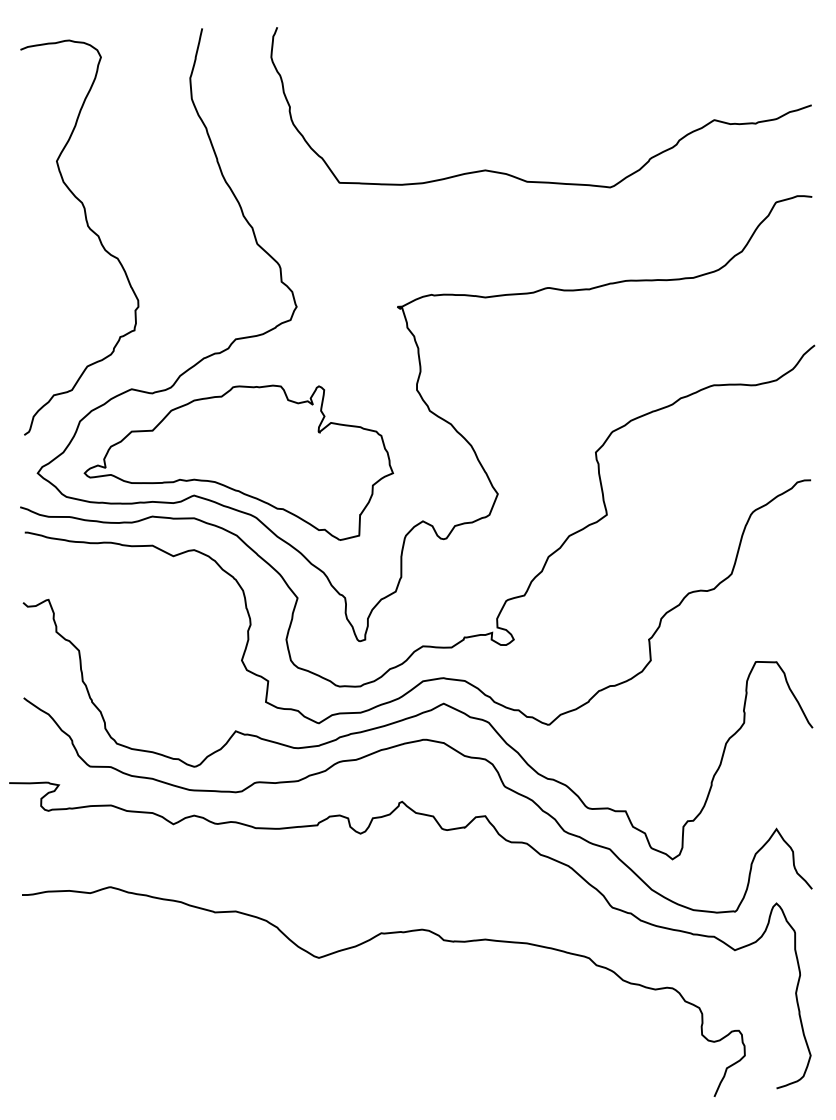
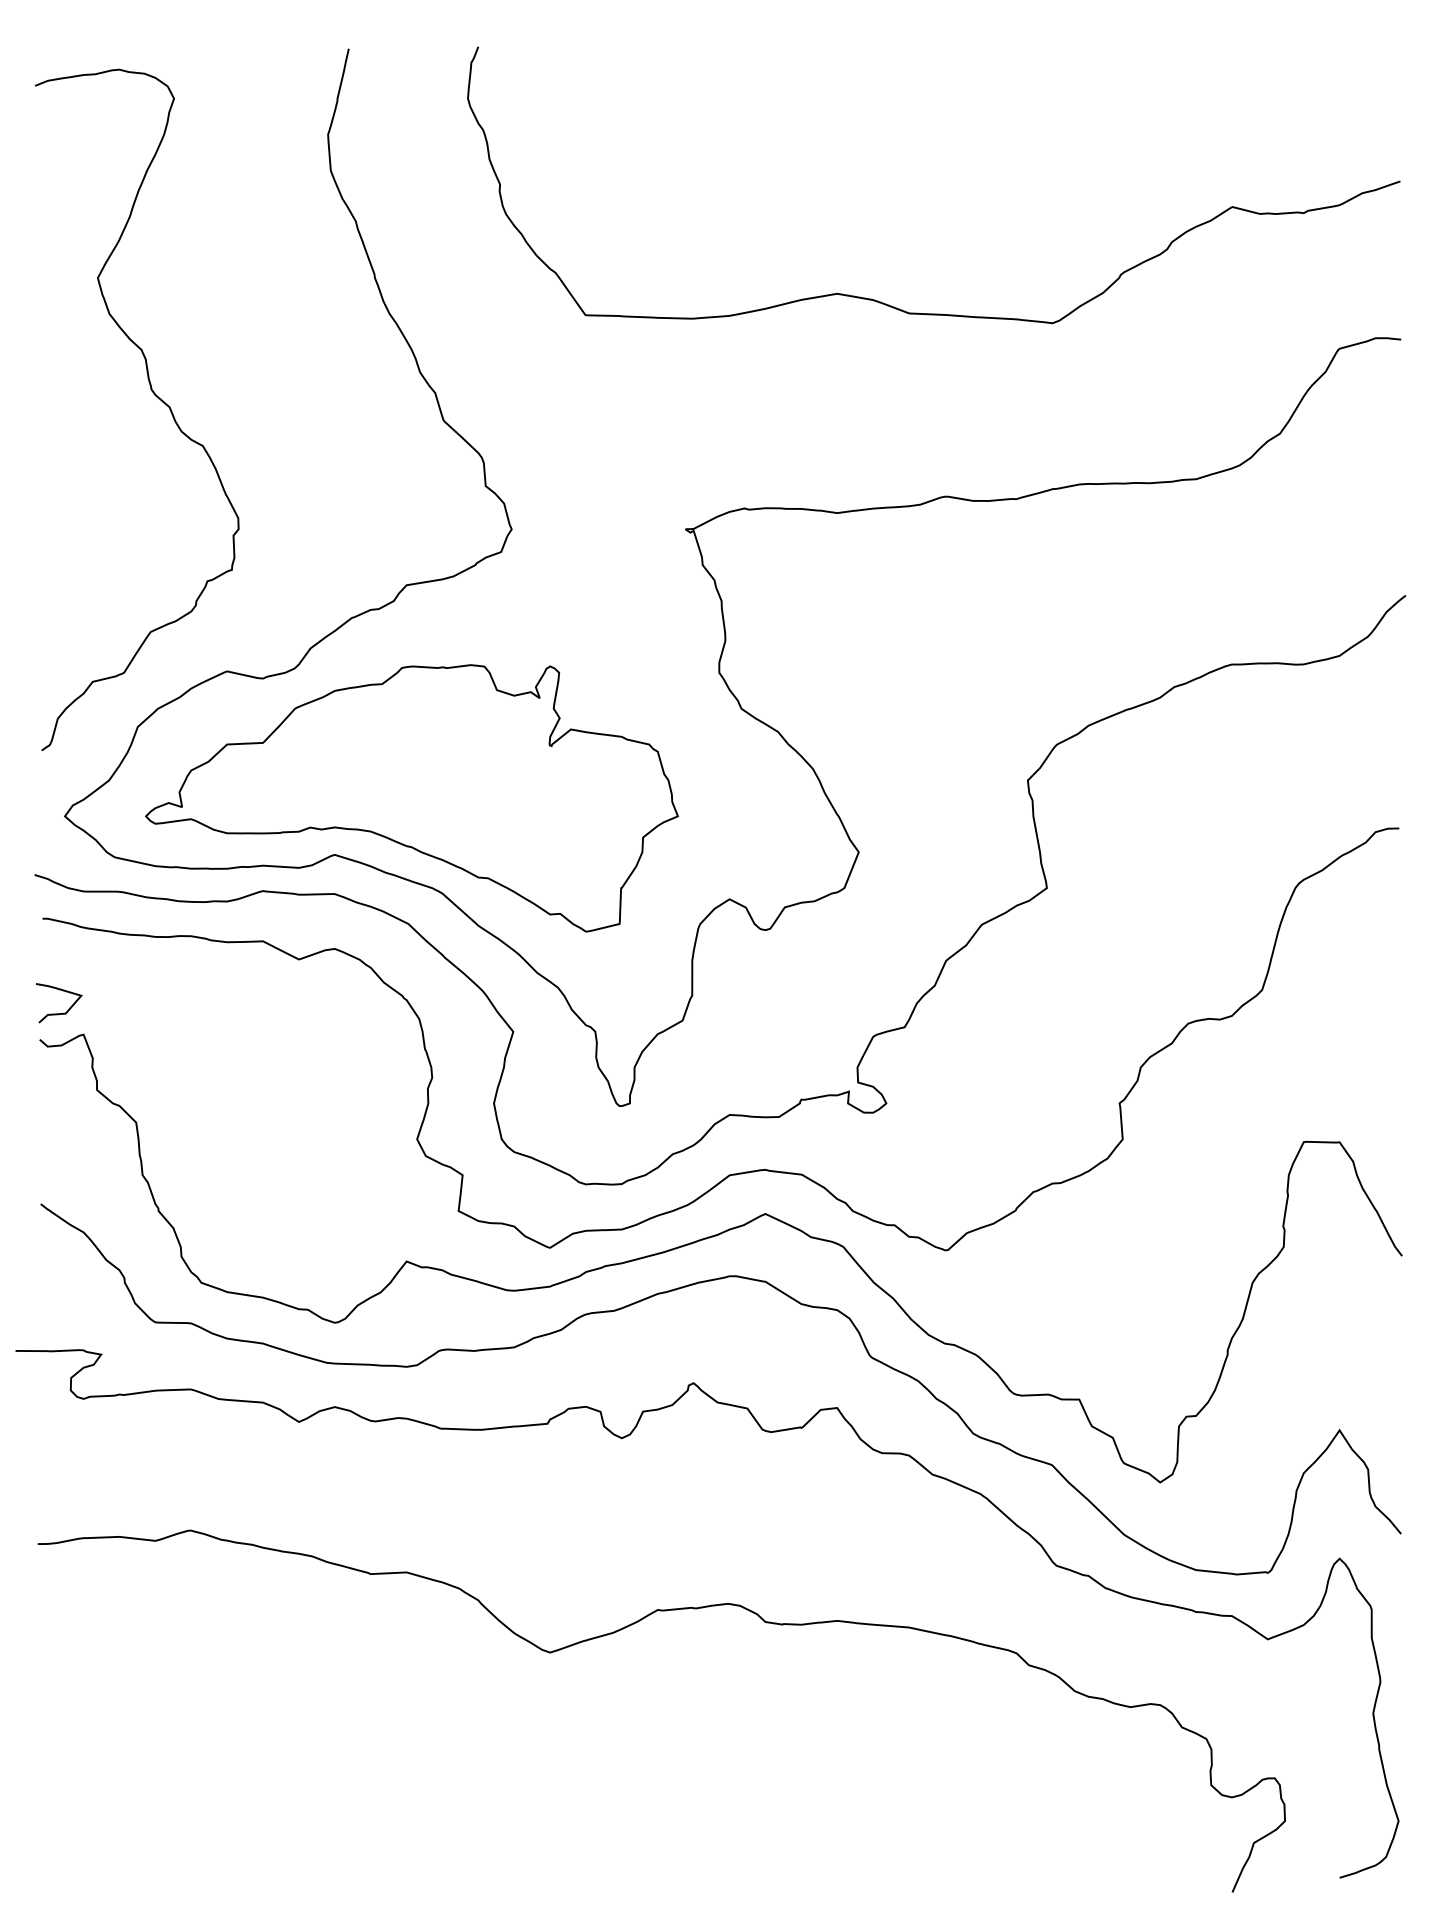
curve: (35, 586) -> (61, 1011), added

